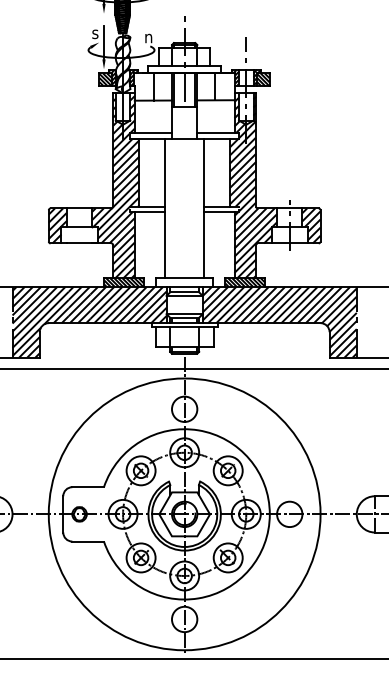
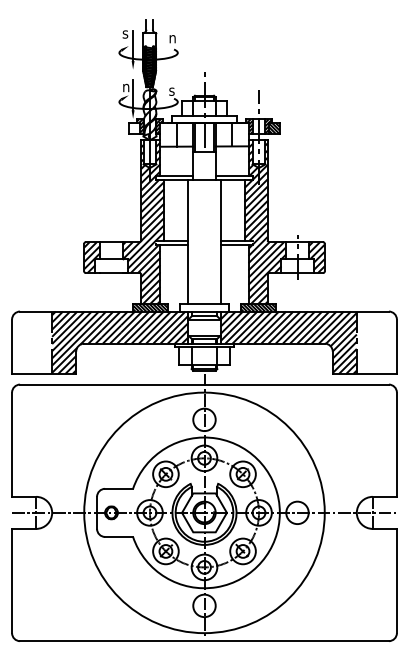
text: (95, 33) -> (125, 87), s -> n
text: (148, 38) -> (172, 91), n -> s
hatch: (105, 78) -> (134, 127), removed

